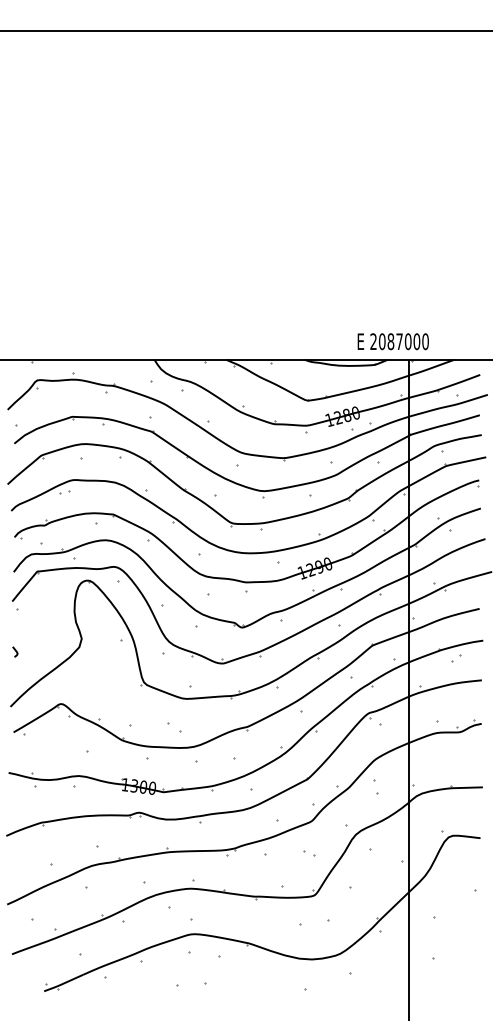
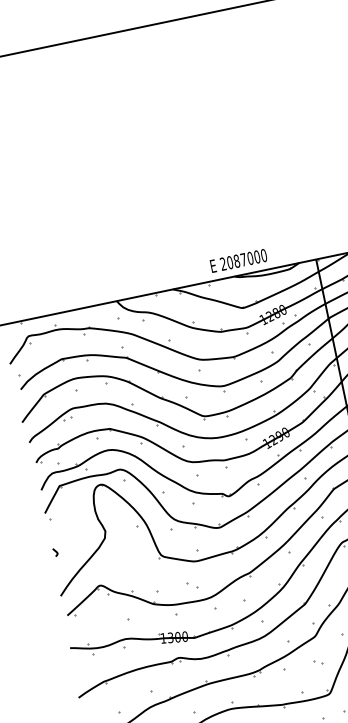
text: (392, 341) -> (238, 260), moved

